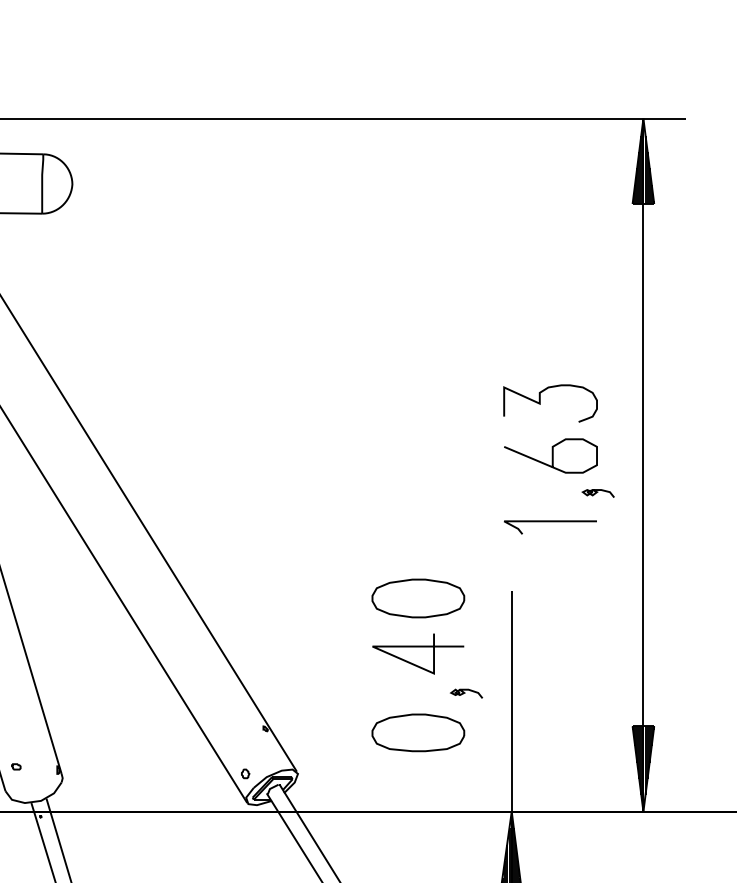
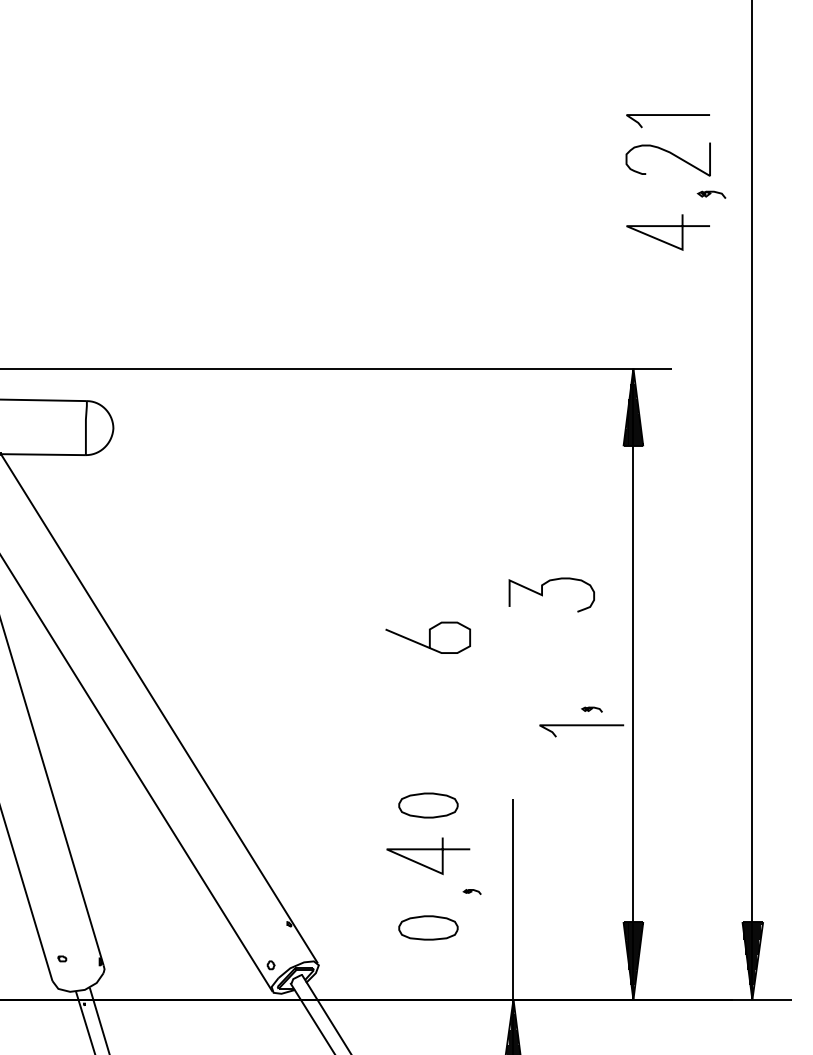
curve: (540, 402) -> (542, 594), moved
curve: (552, 455) -> (429, 637), moved
part: (597, 492) -> (591, 709), size x0.7
line: (550, 522) -> (581, 726), moved
part: (418, 598) -> (428, 805), size x0.7
part: (466, 692) -> (472, 891), size x0.6
part: (418, 732) -> (428, 927), size x0.7

